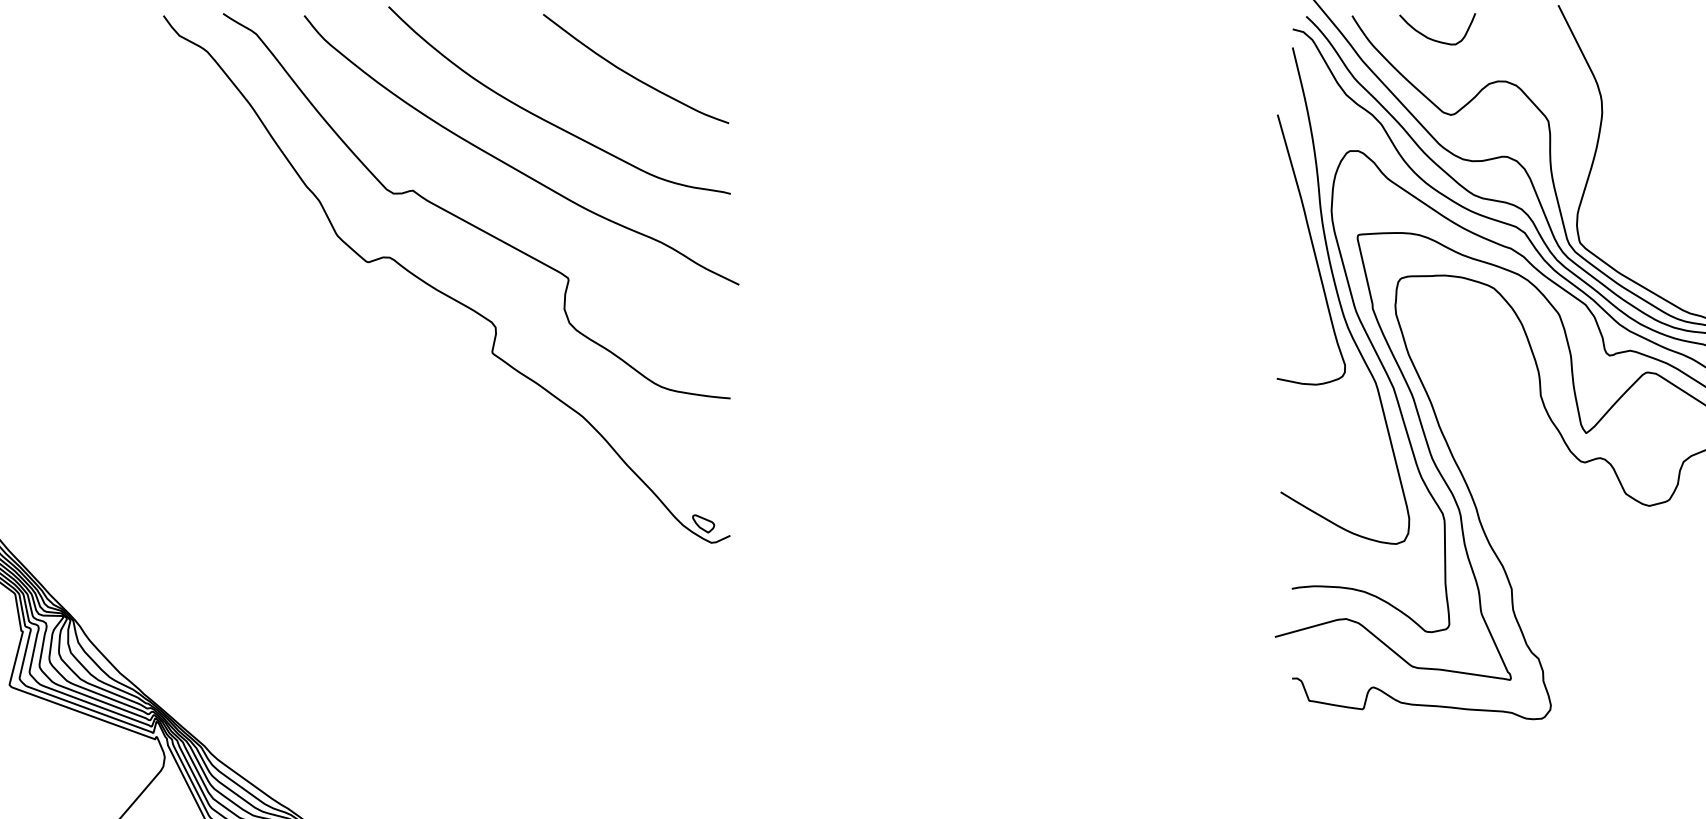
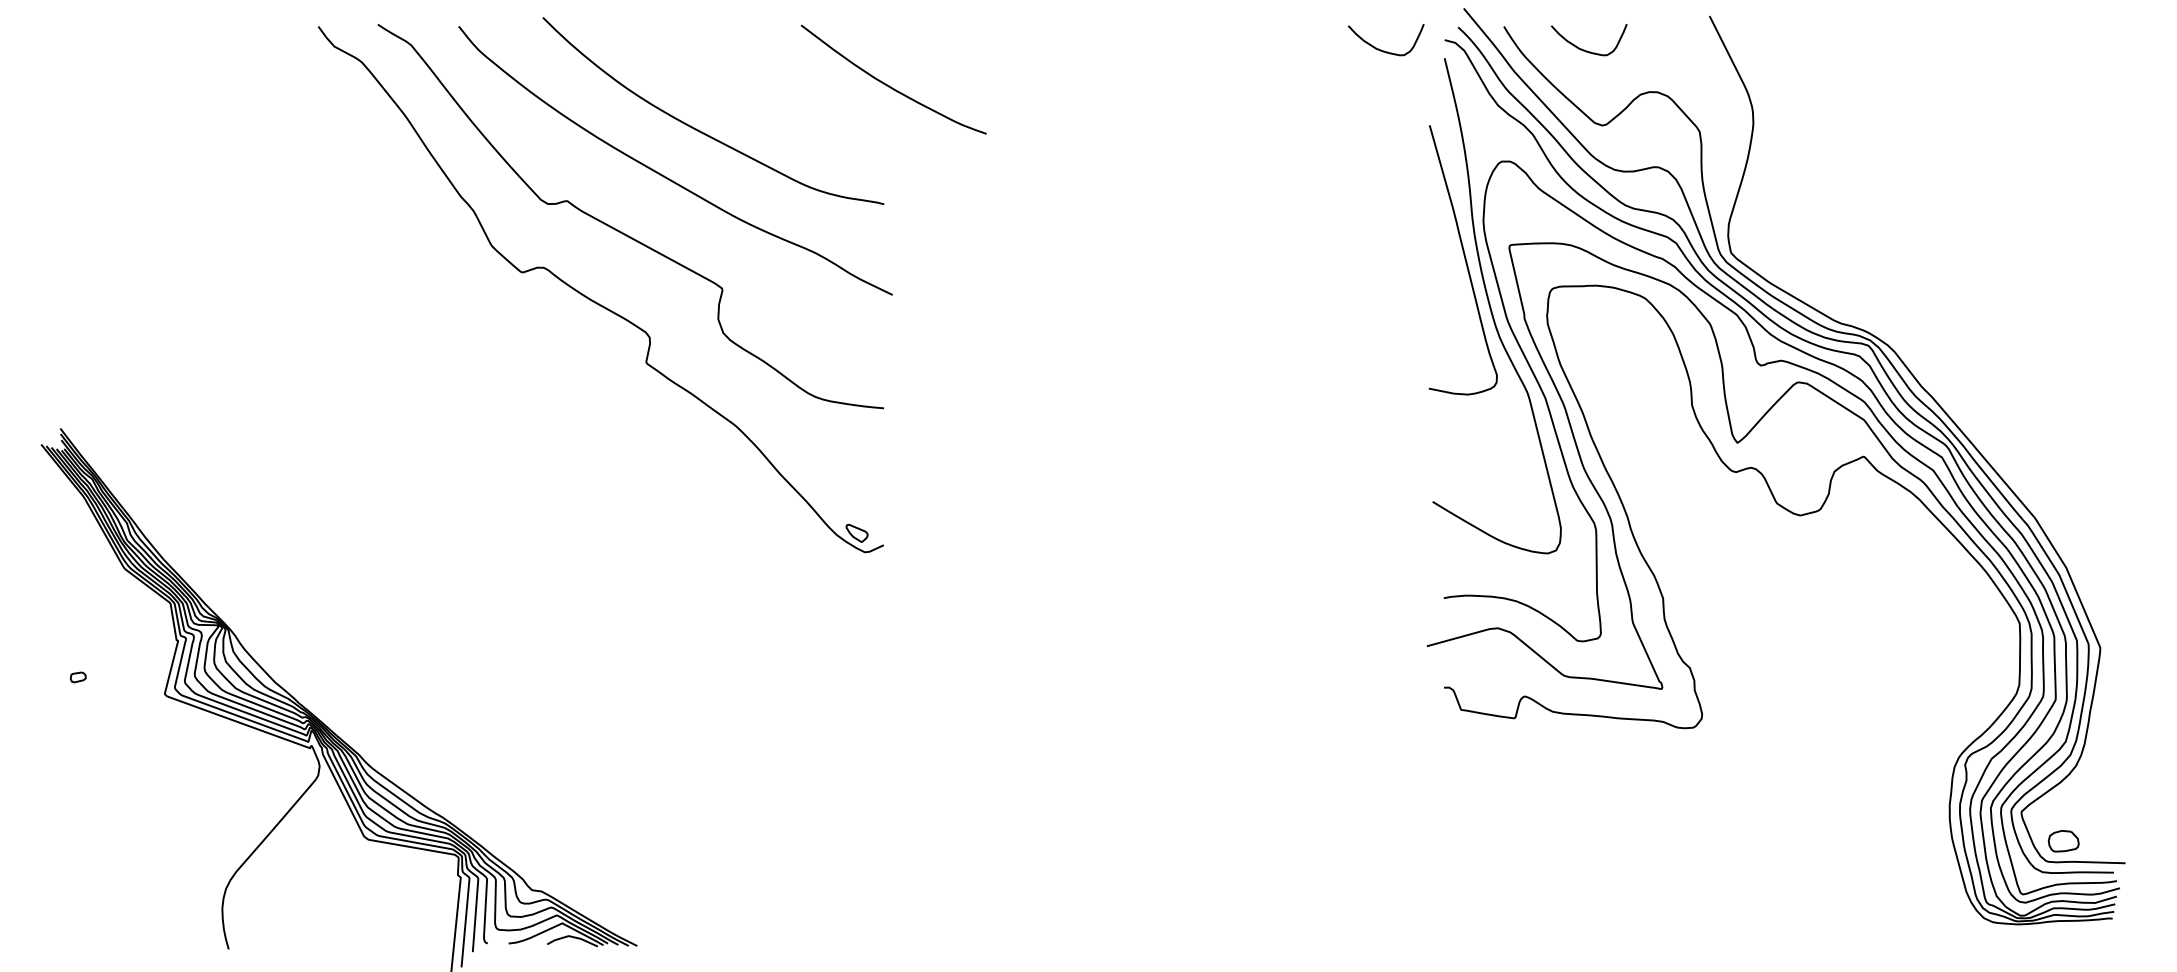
curve: (1229, 38) -> (1381, 49), added
curve: (631, 74) -> (889, 85), moved

